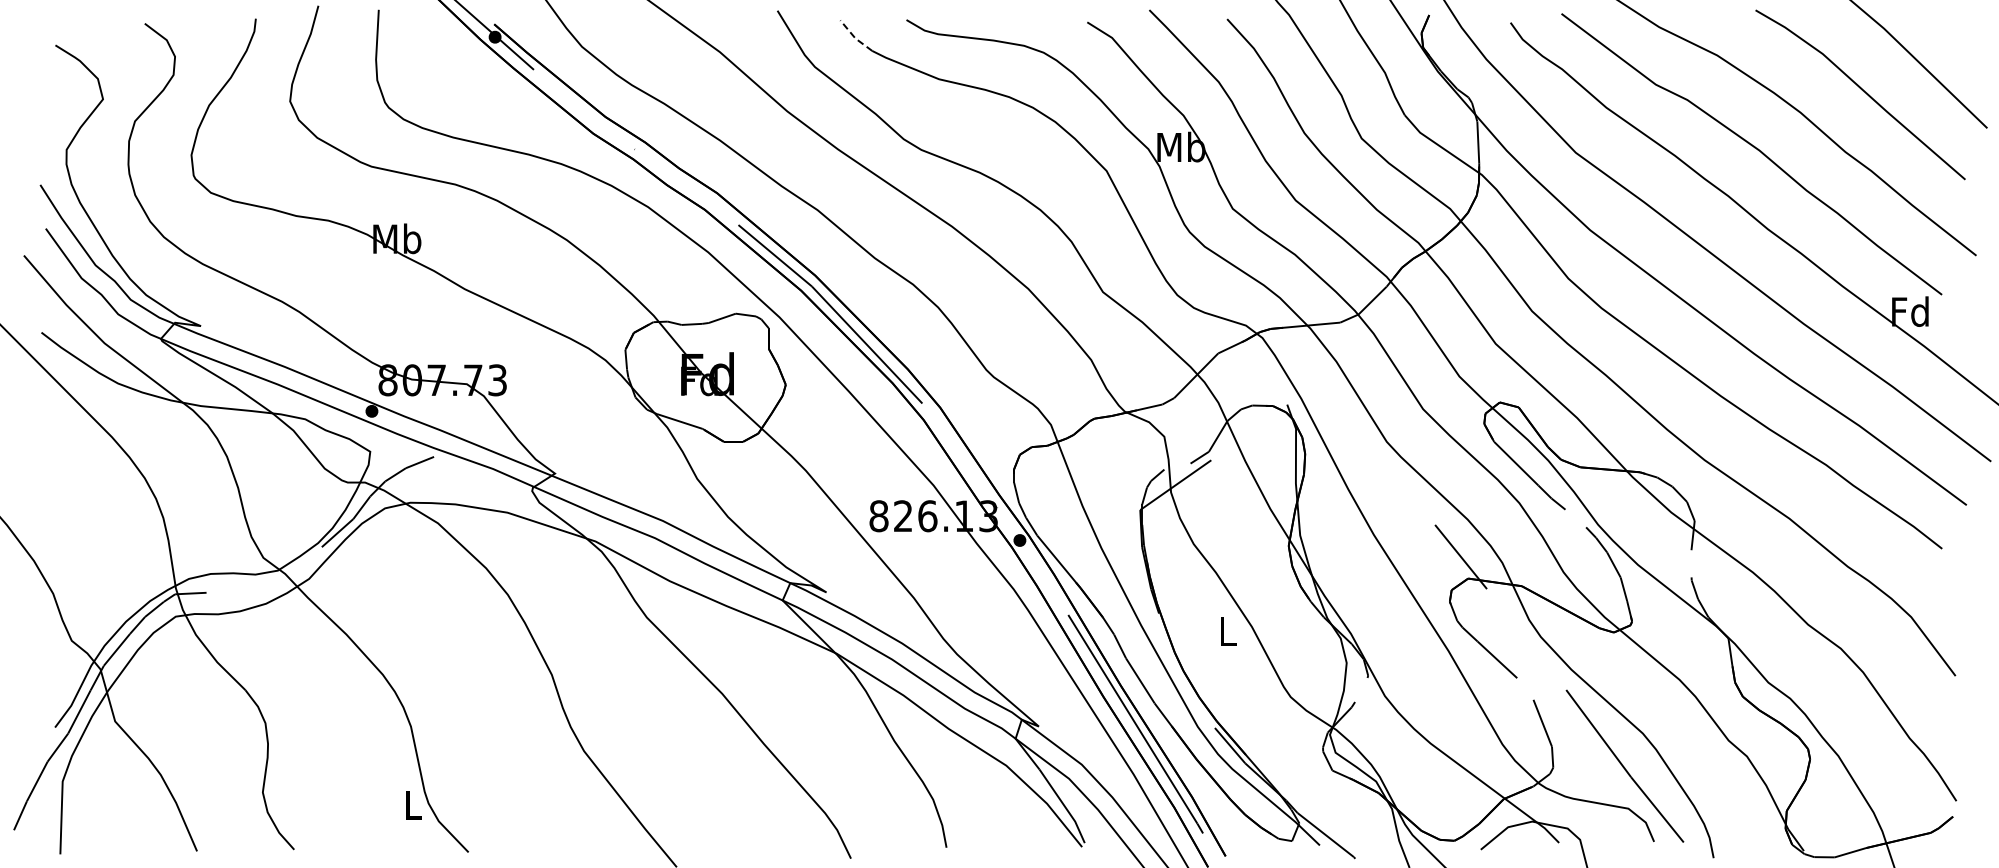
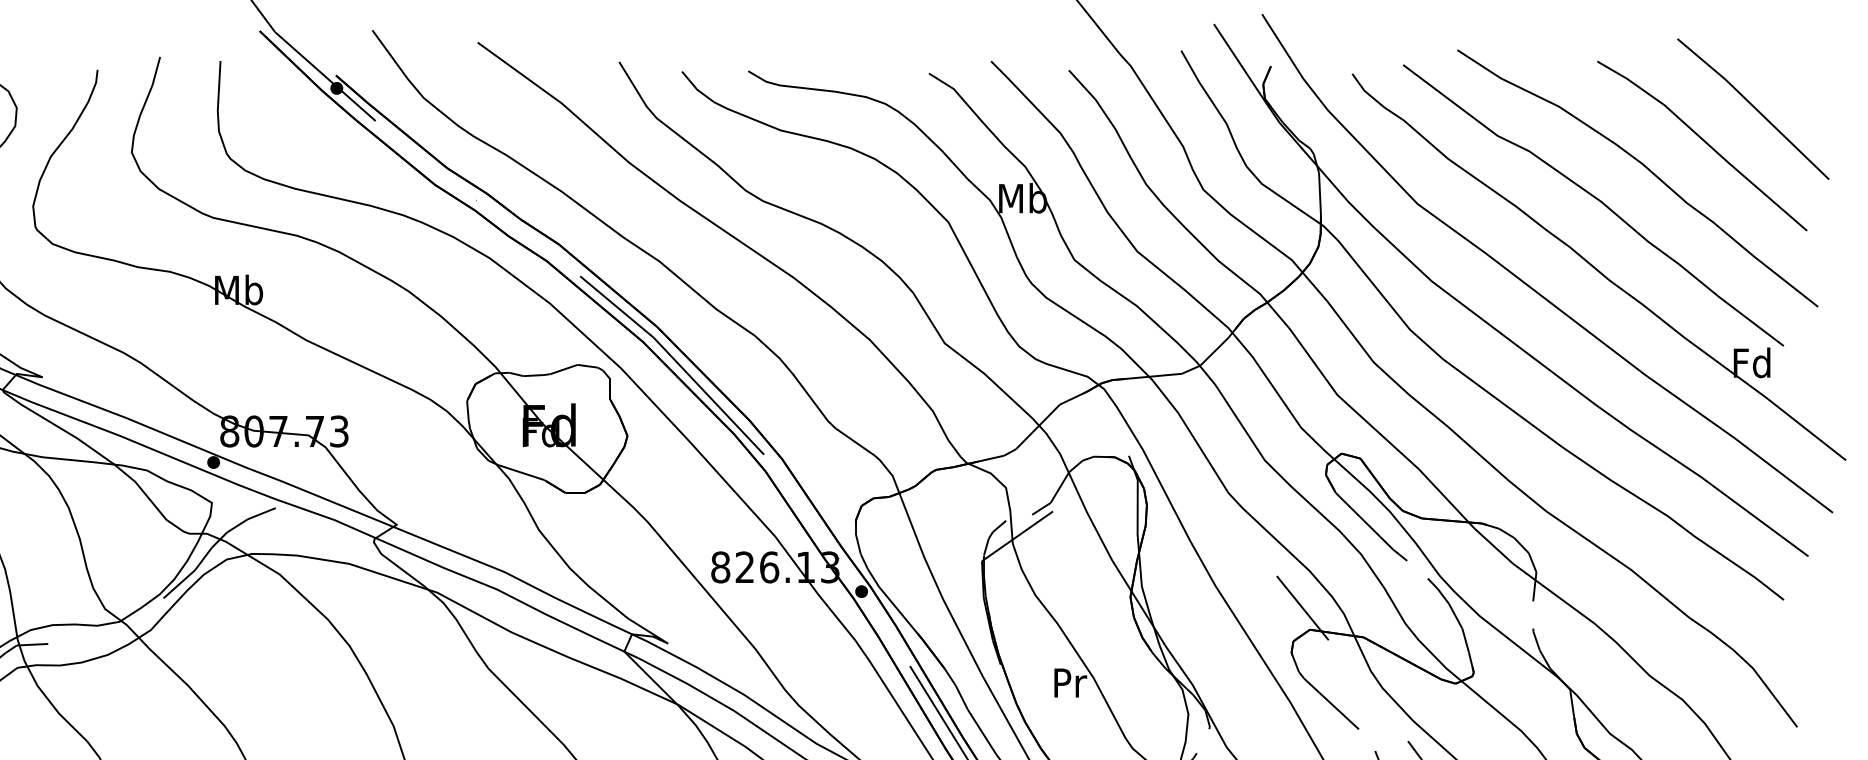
line: (854, 37) -> (696, 88), dashed -> solid
text: (1228, 631) -> (1070, 682), L -> Pr

